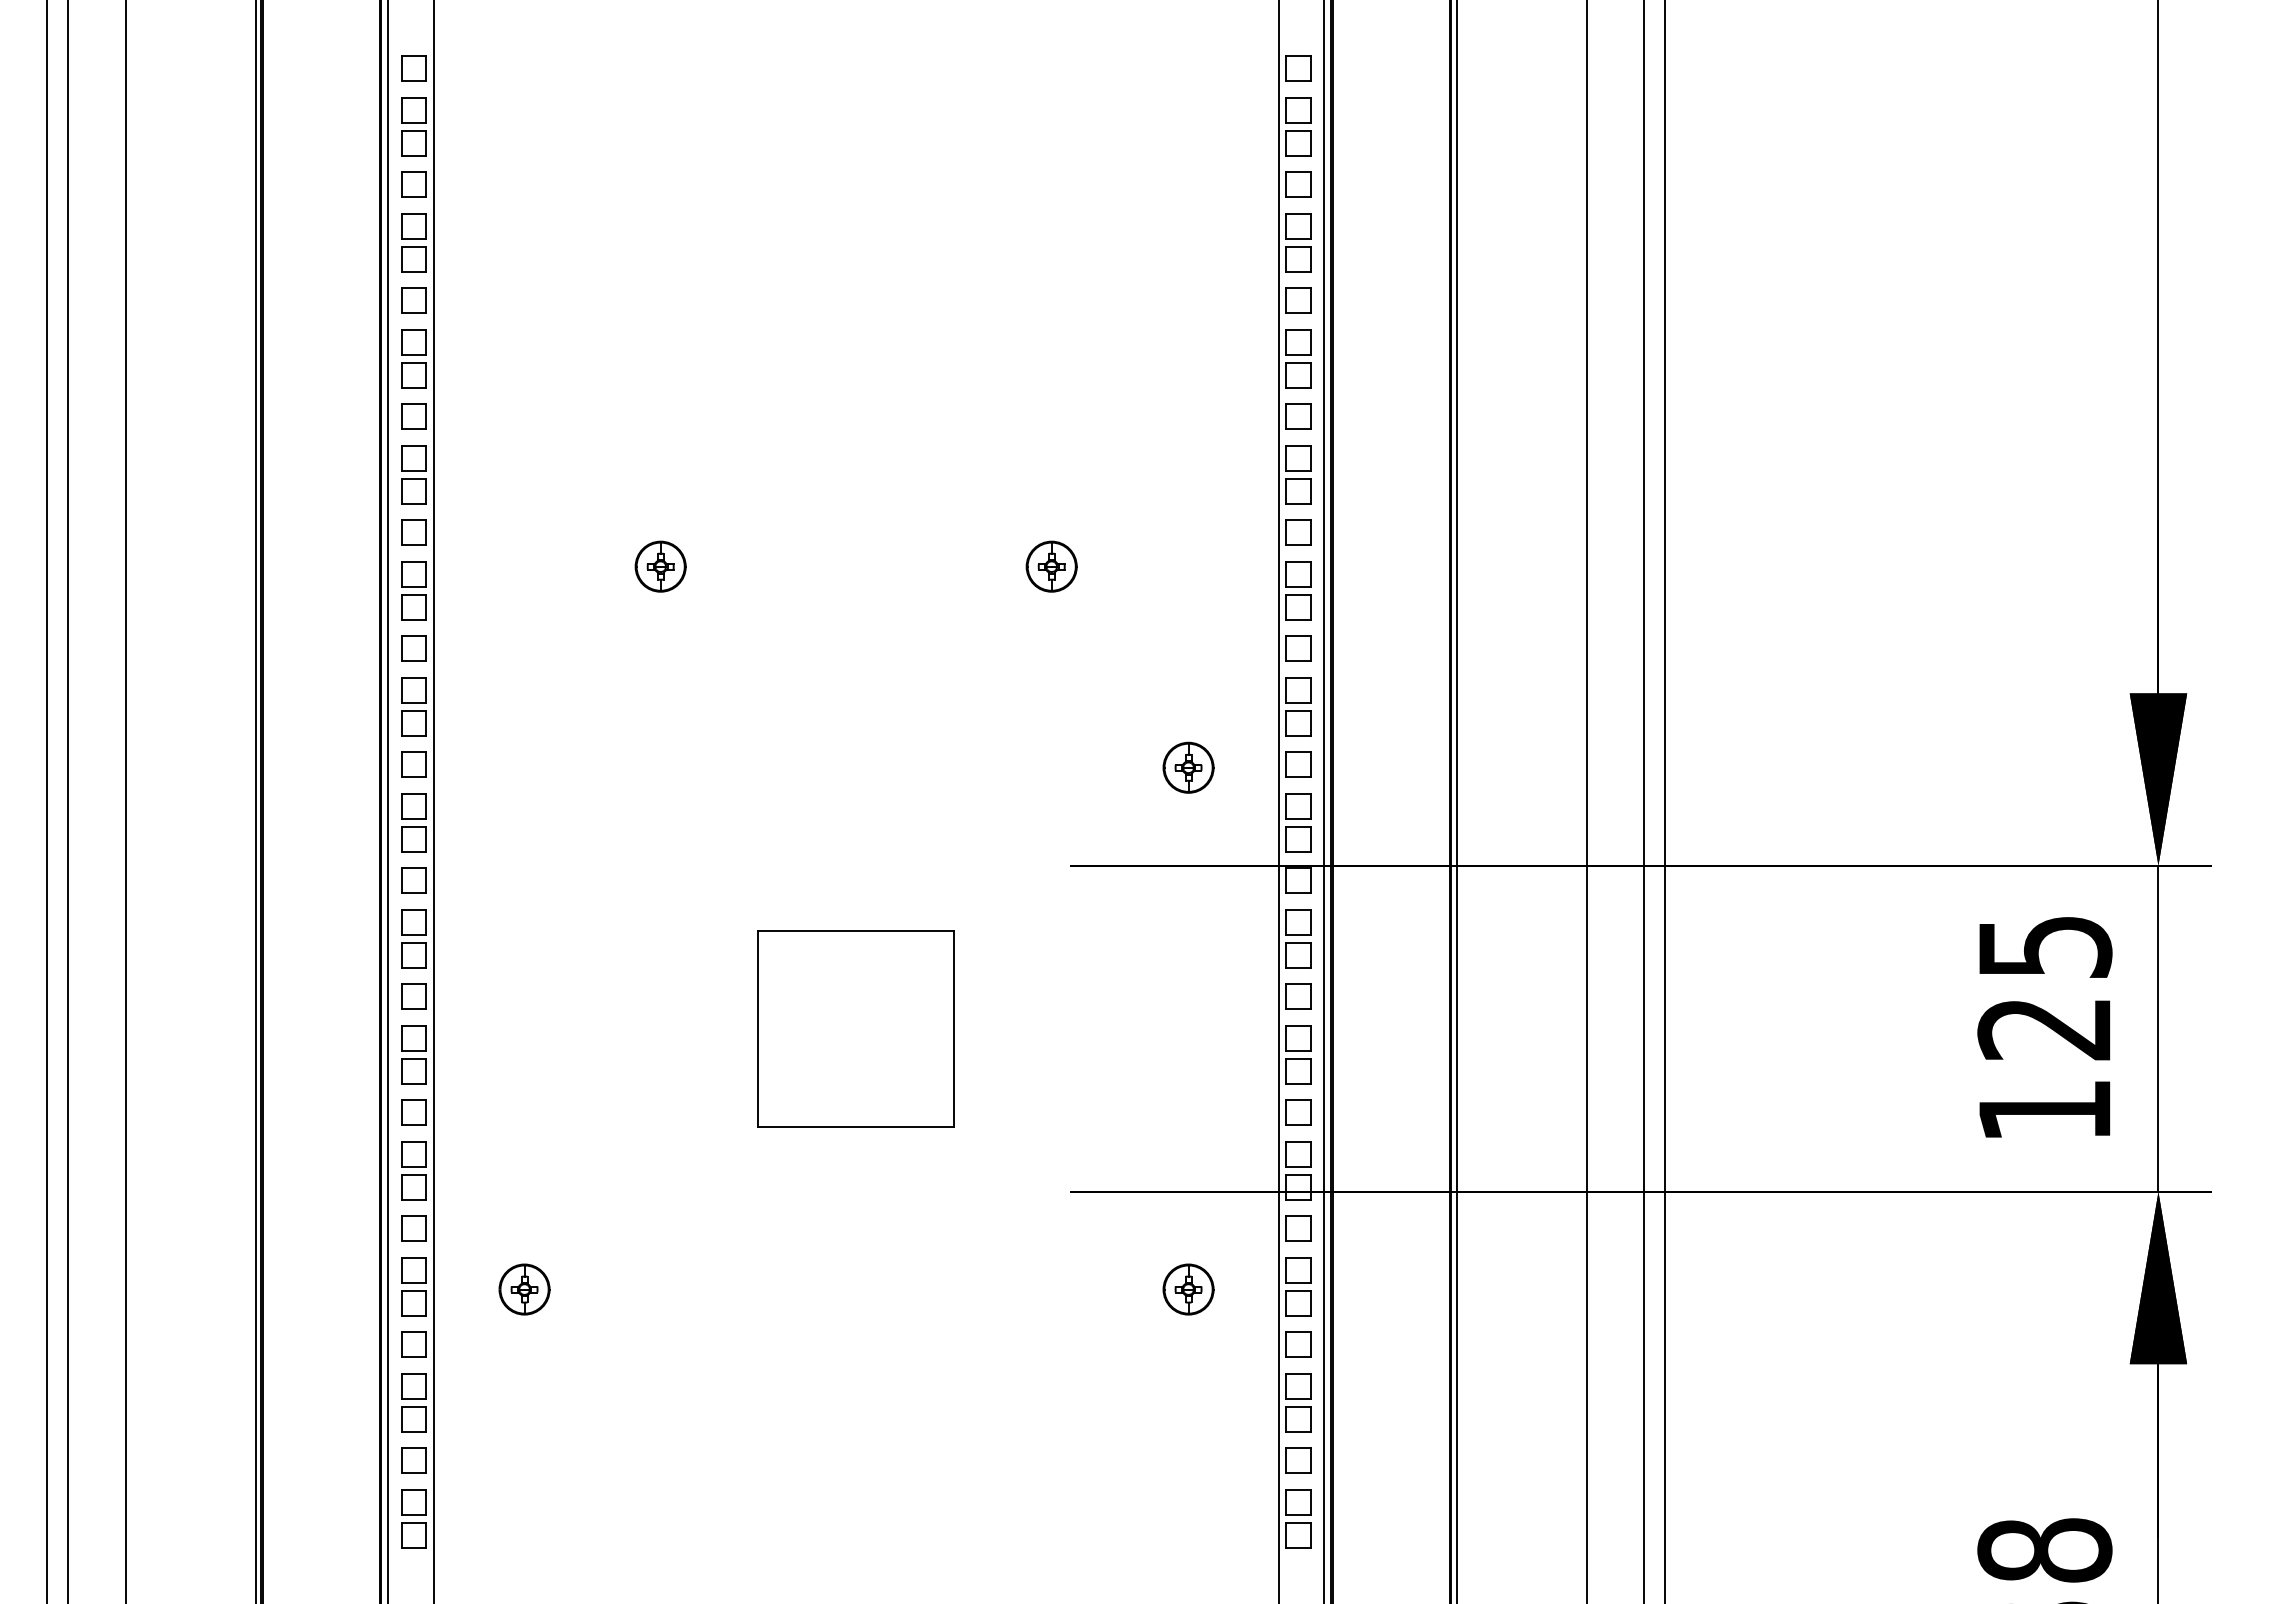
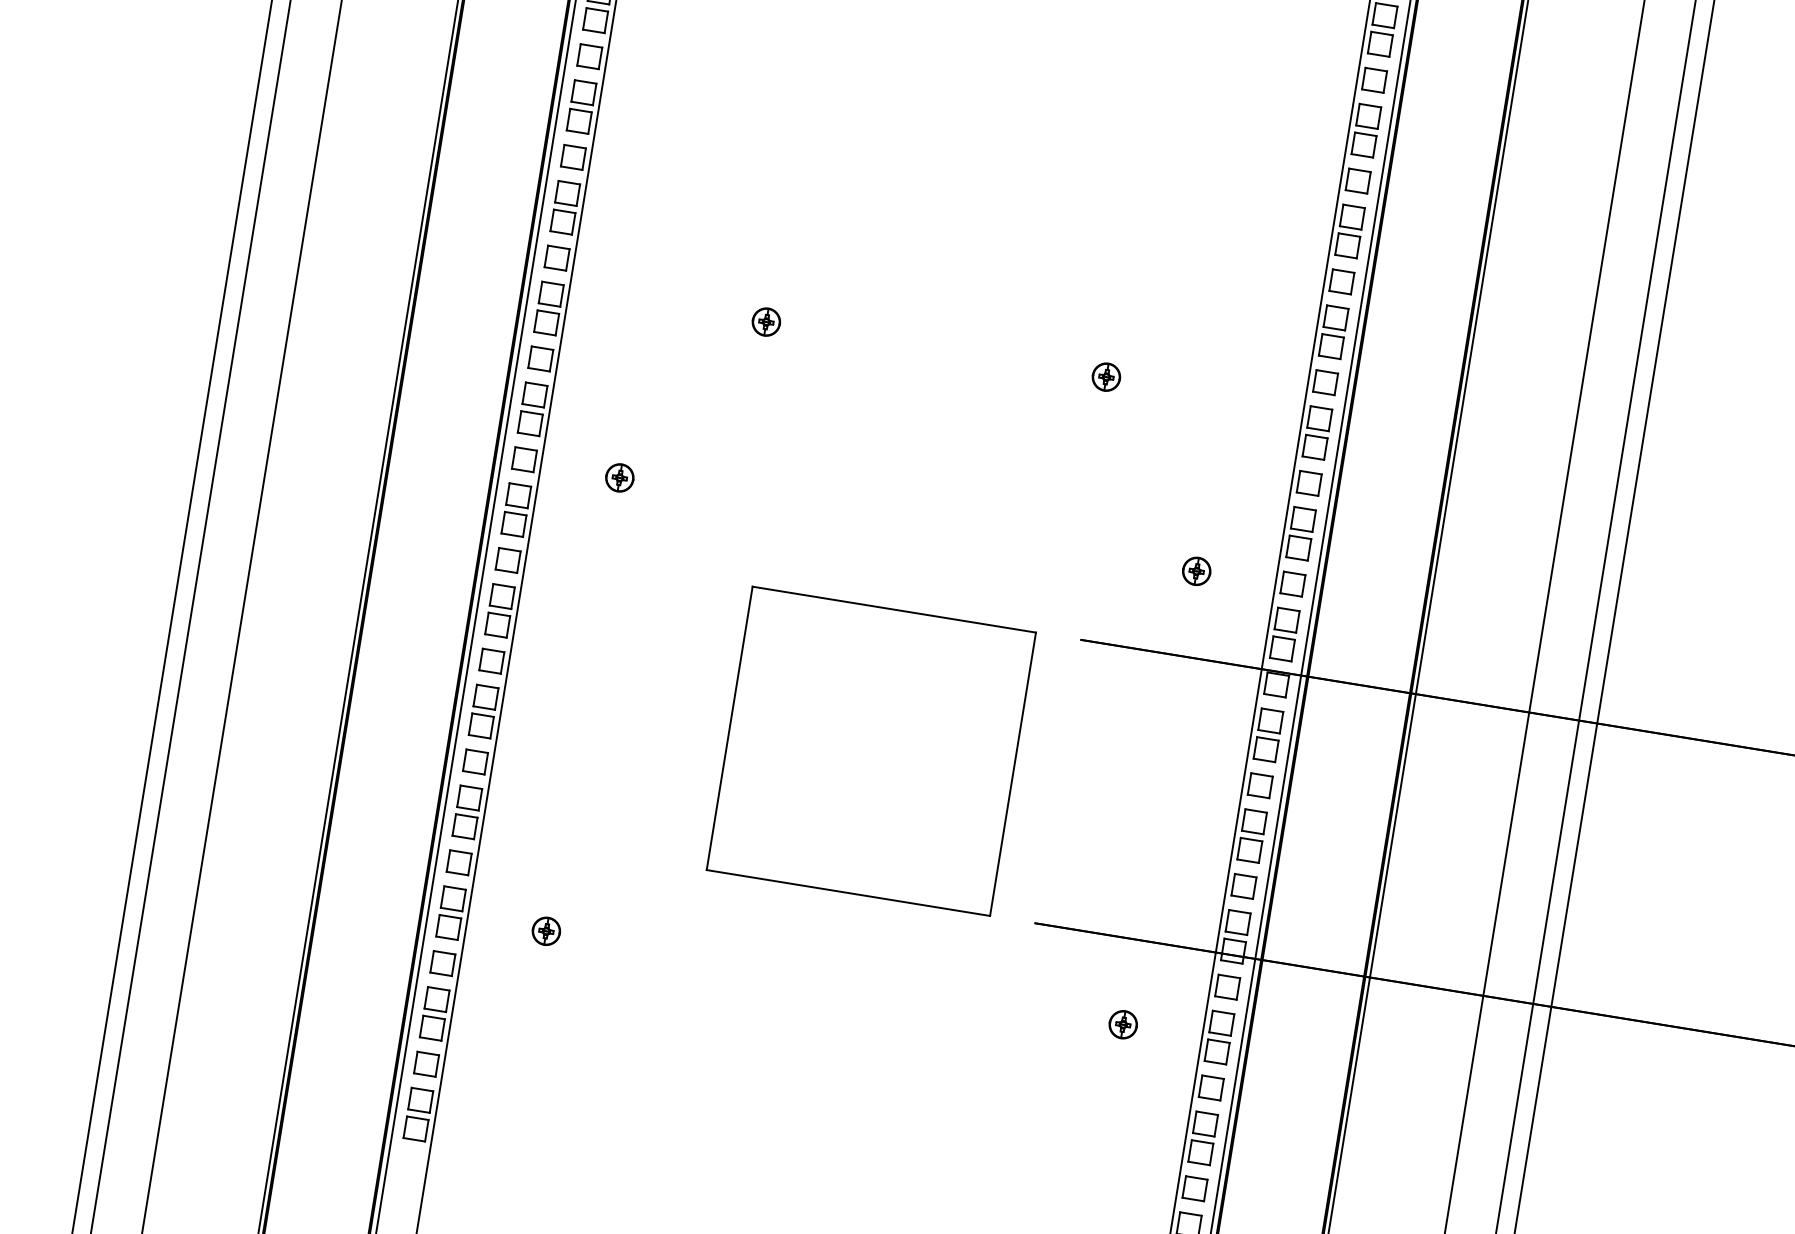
part: (659, 565) -> (765, 321), size x0.62
part: (1051, 565) -> (1106, 376), size x0.62
part: (523, 767) -> (619, 477), added
part: (1187, 767) -> (1196, 570), size x0.62
part: (855, 1028) -> (870, 750), size x1.67
part: (523, 1289) -> (545, 931), size x0.62
part: (1187, 1289) -> (1122, 1024), size x0.62

